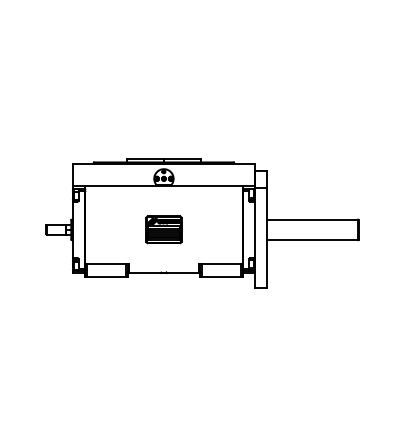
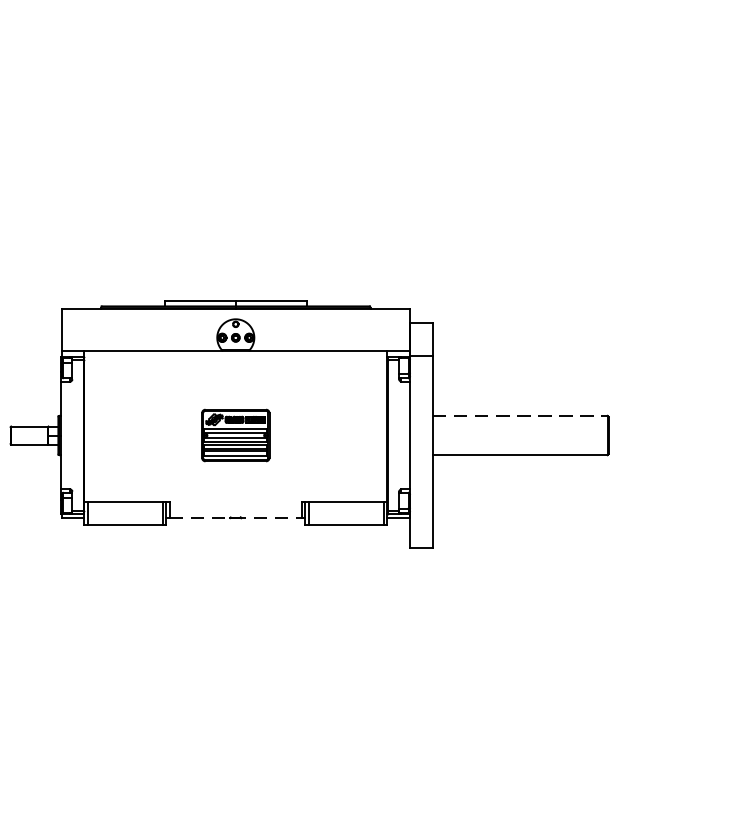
line: (312, 219) -> (520, 415), solid -> dashed
line: (163, 272) -> (234, 517), solid -> dashed

